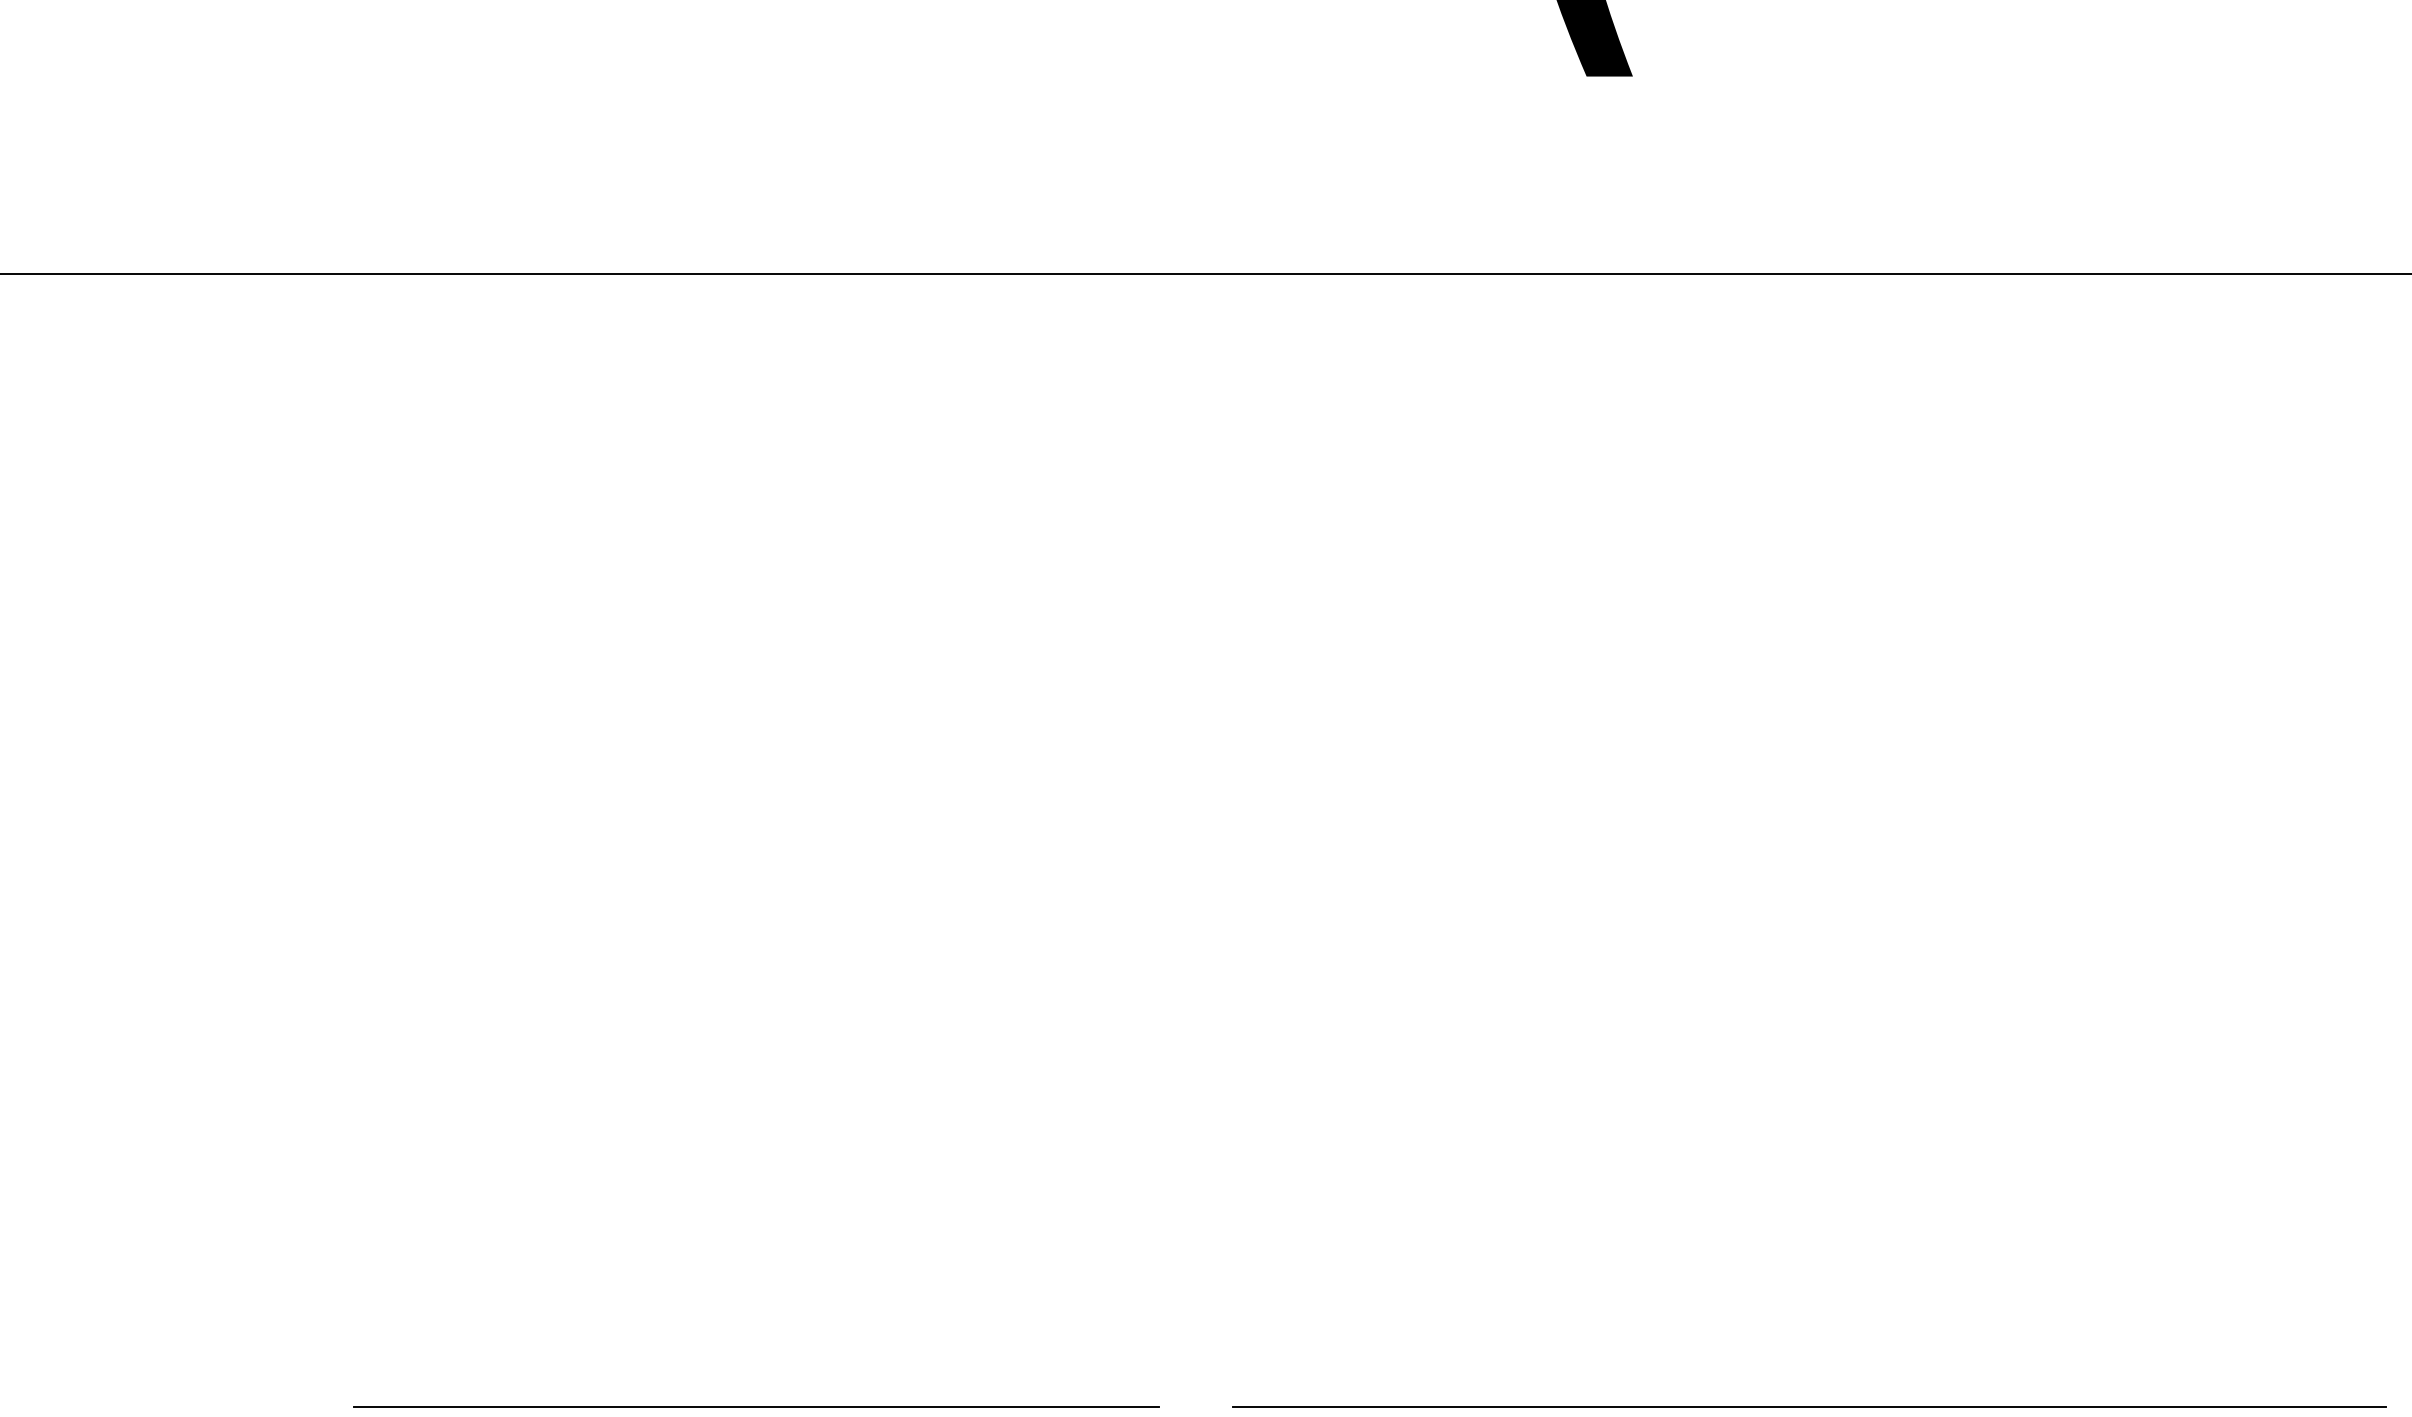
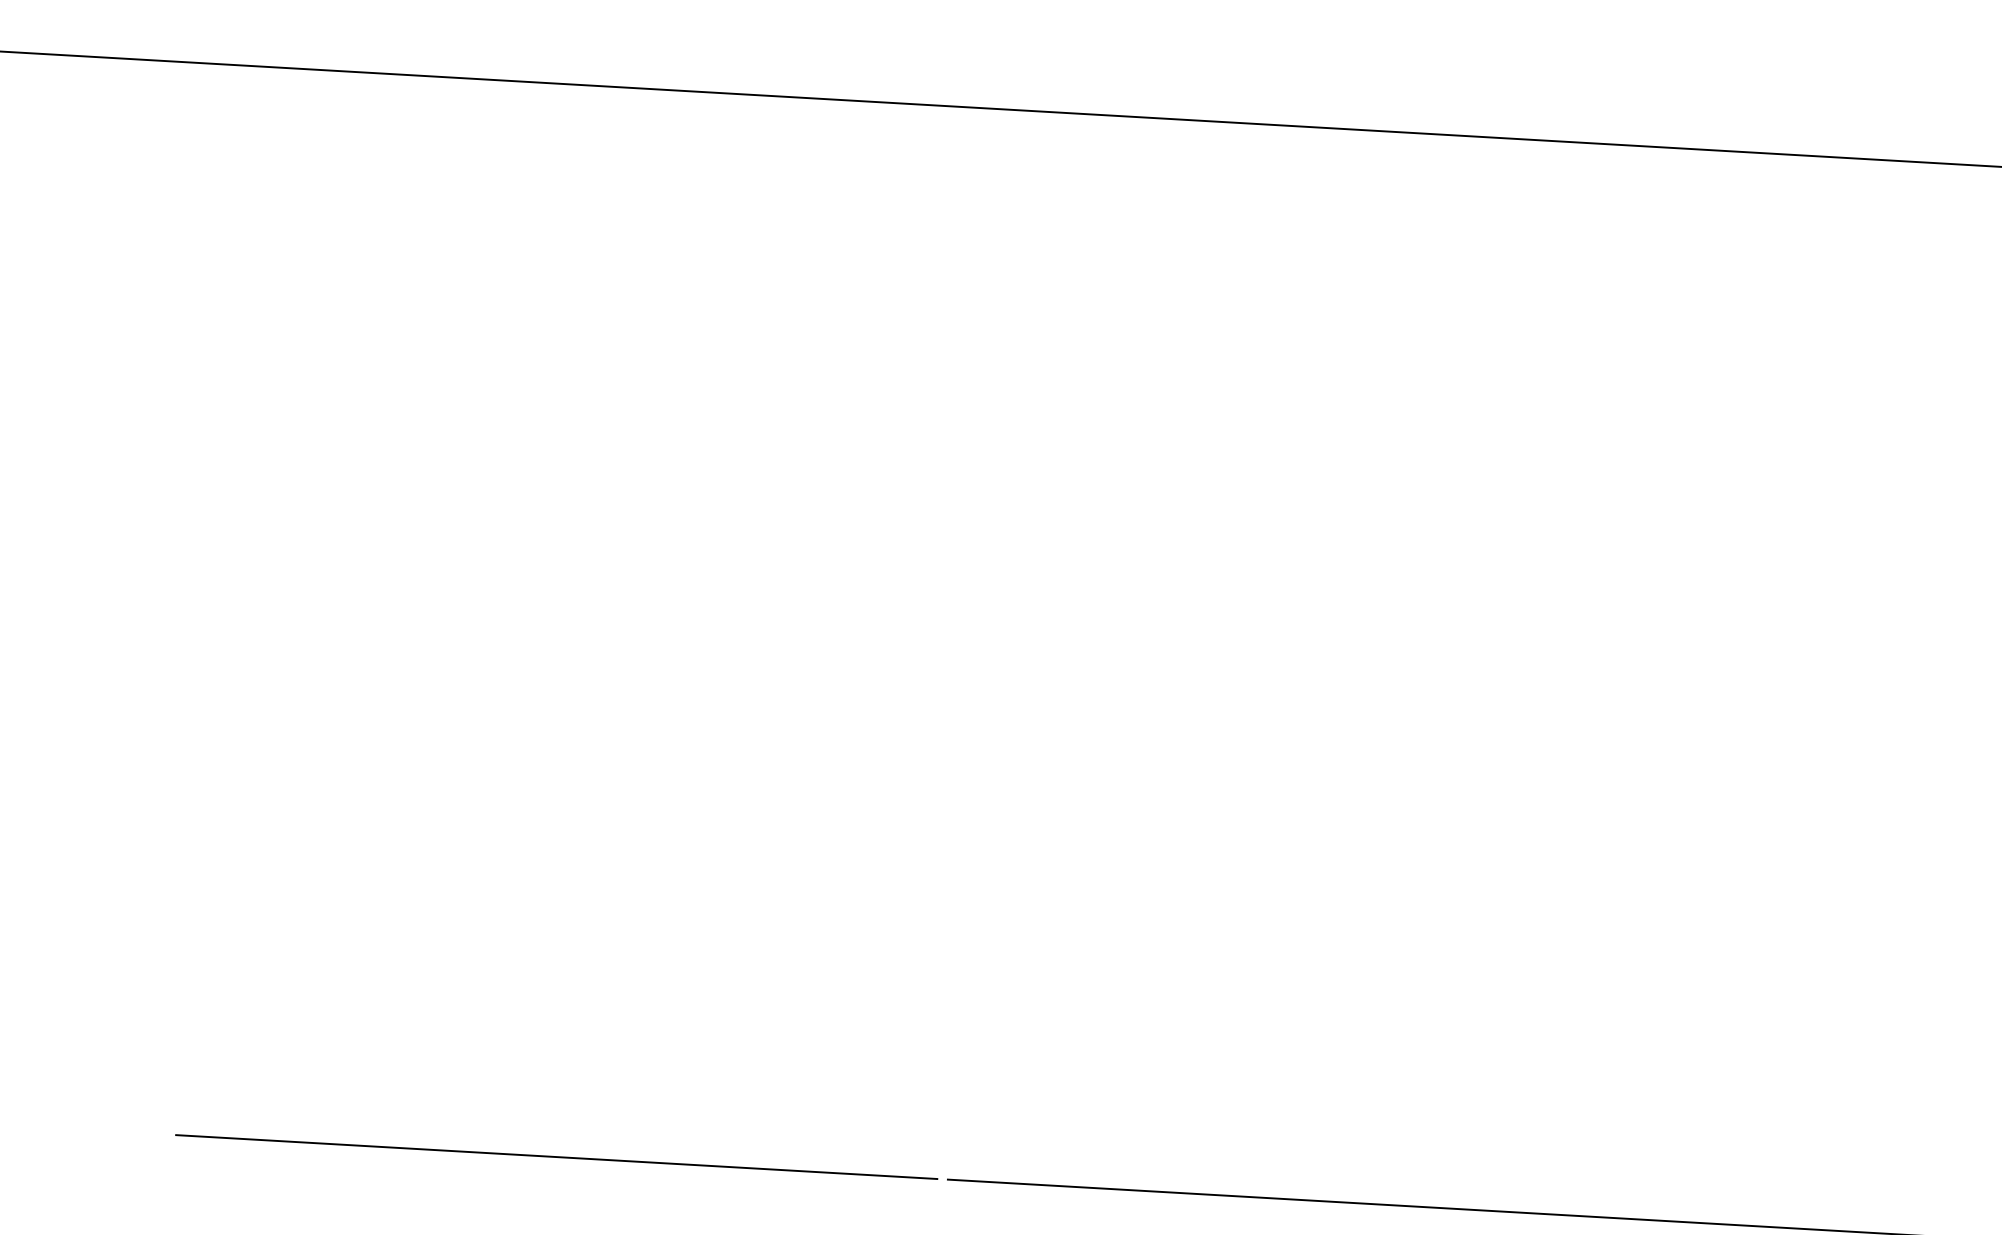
line: (756, 1406) -> (556, 1157), moved

